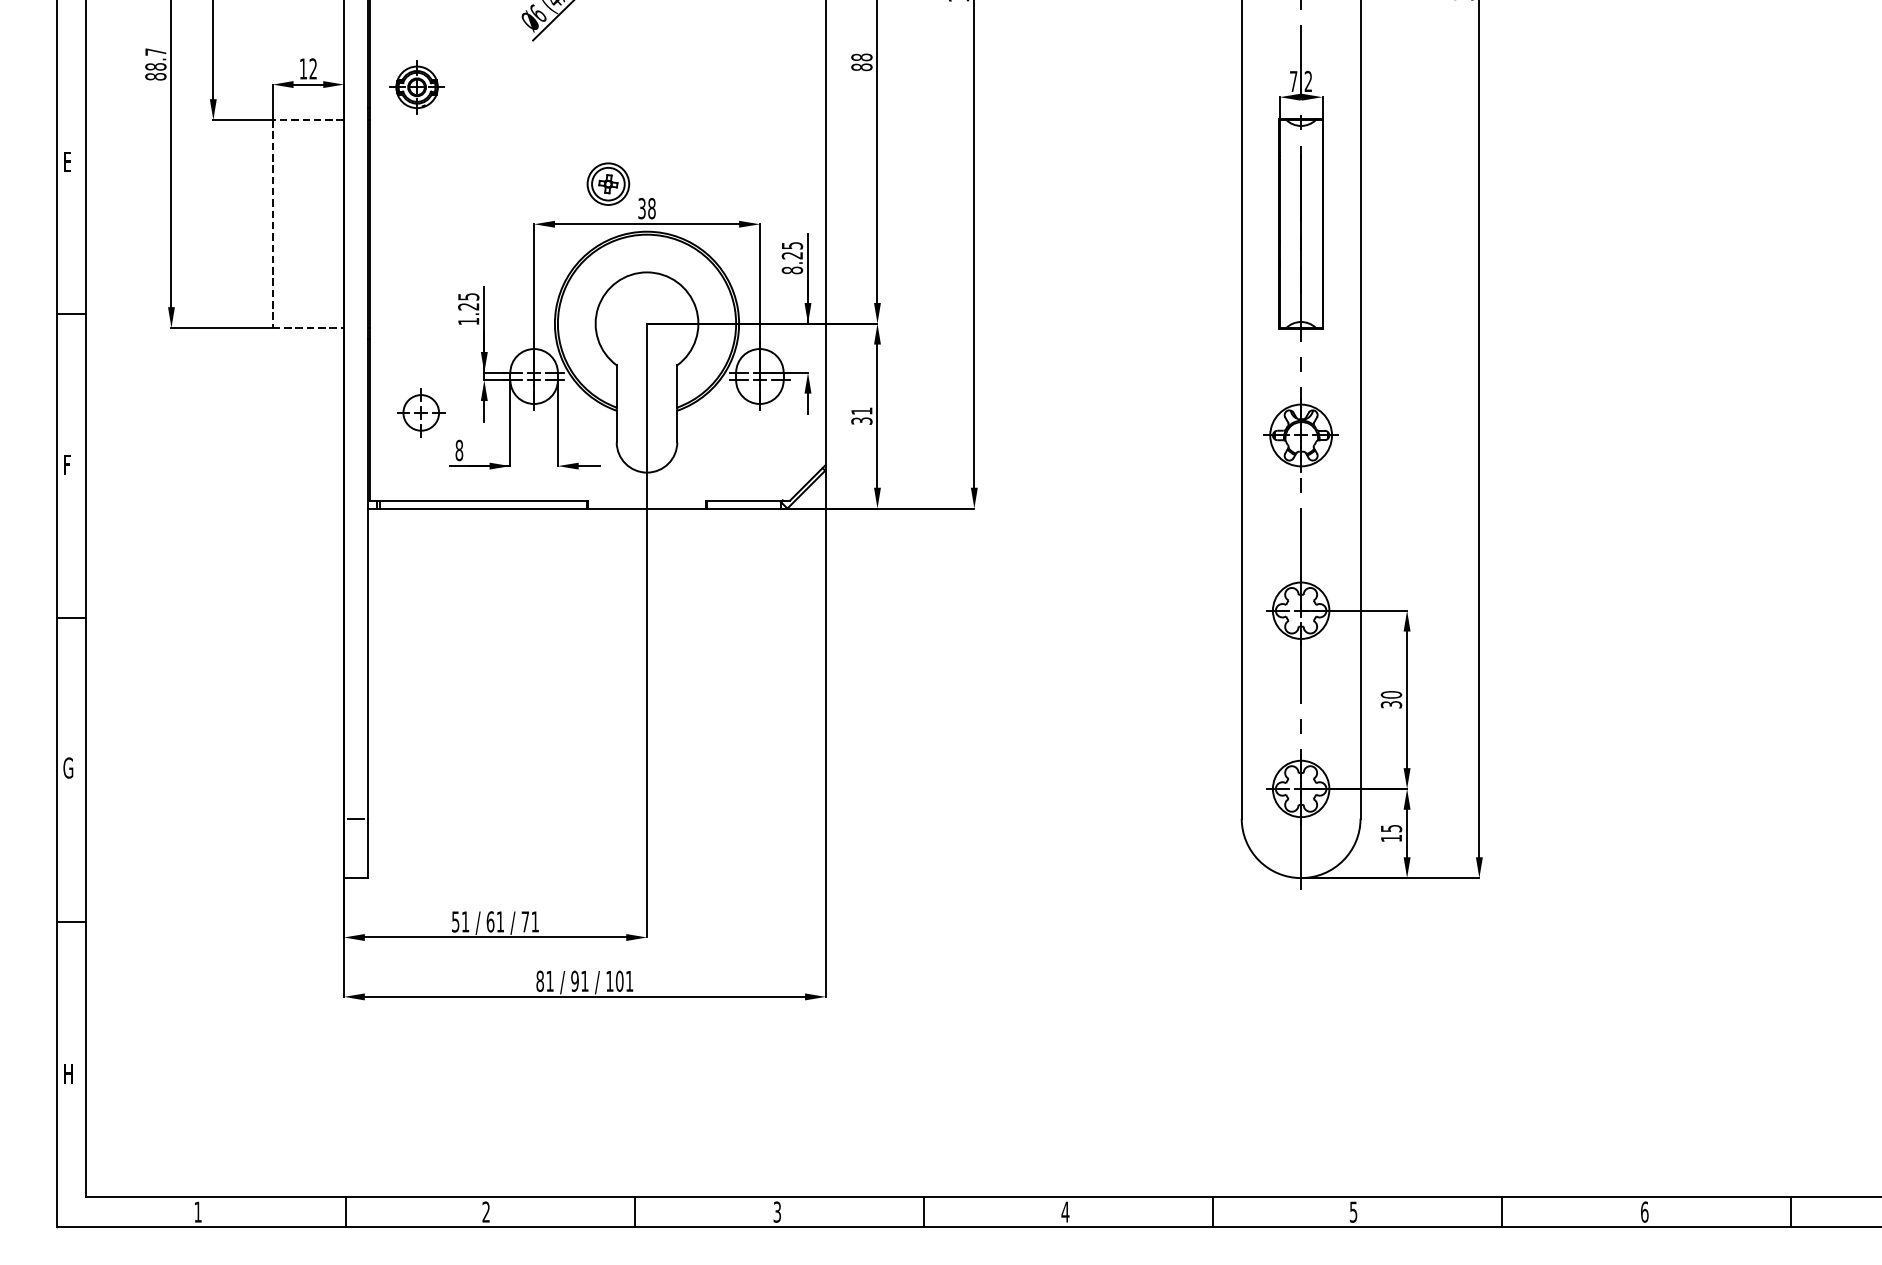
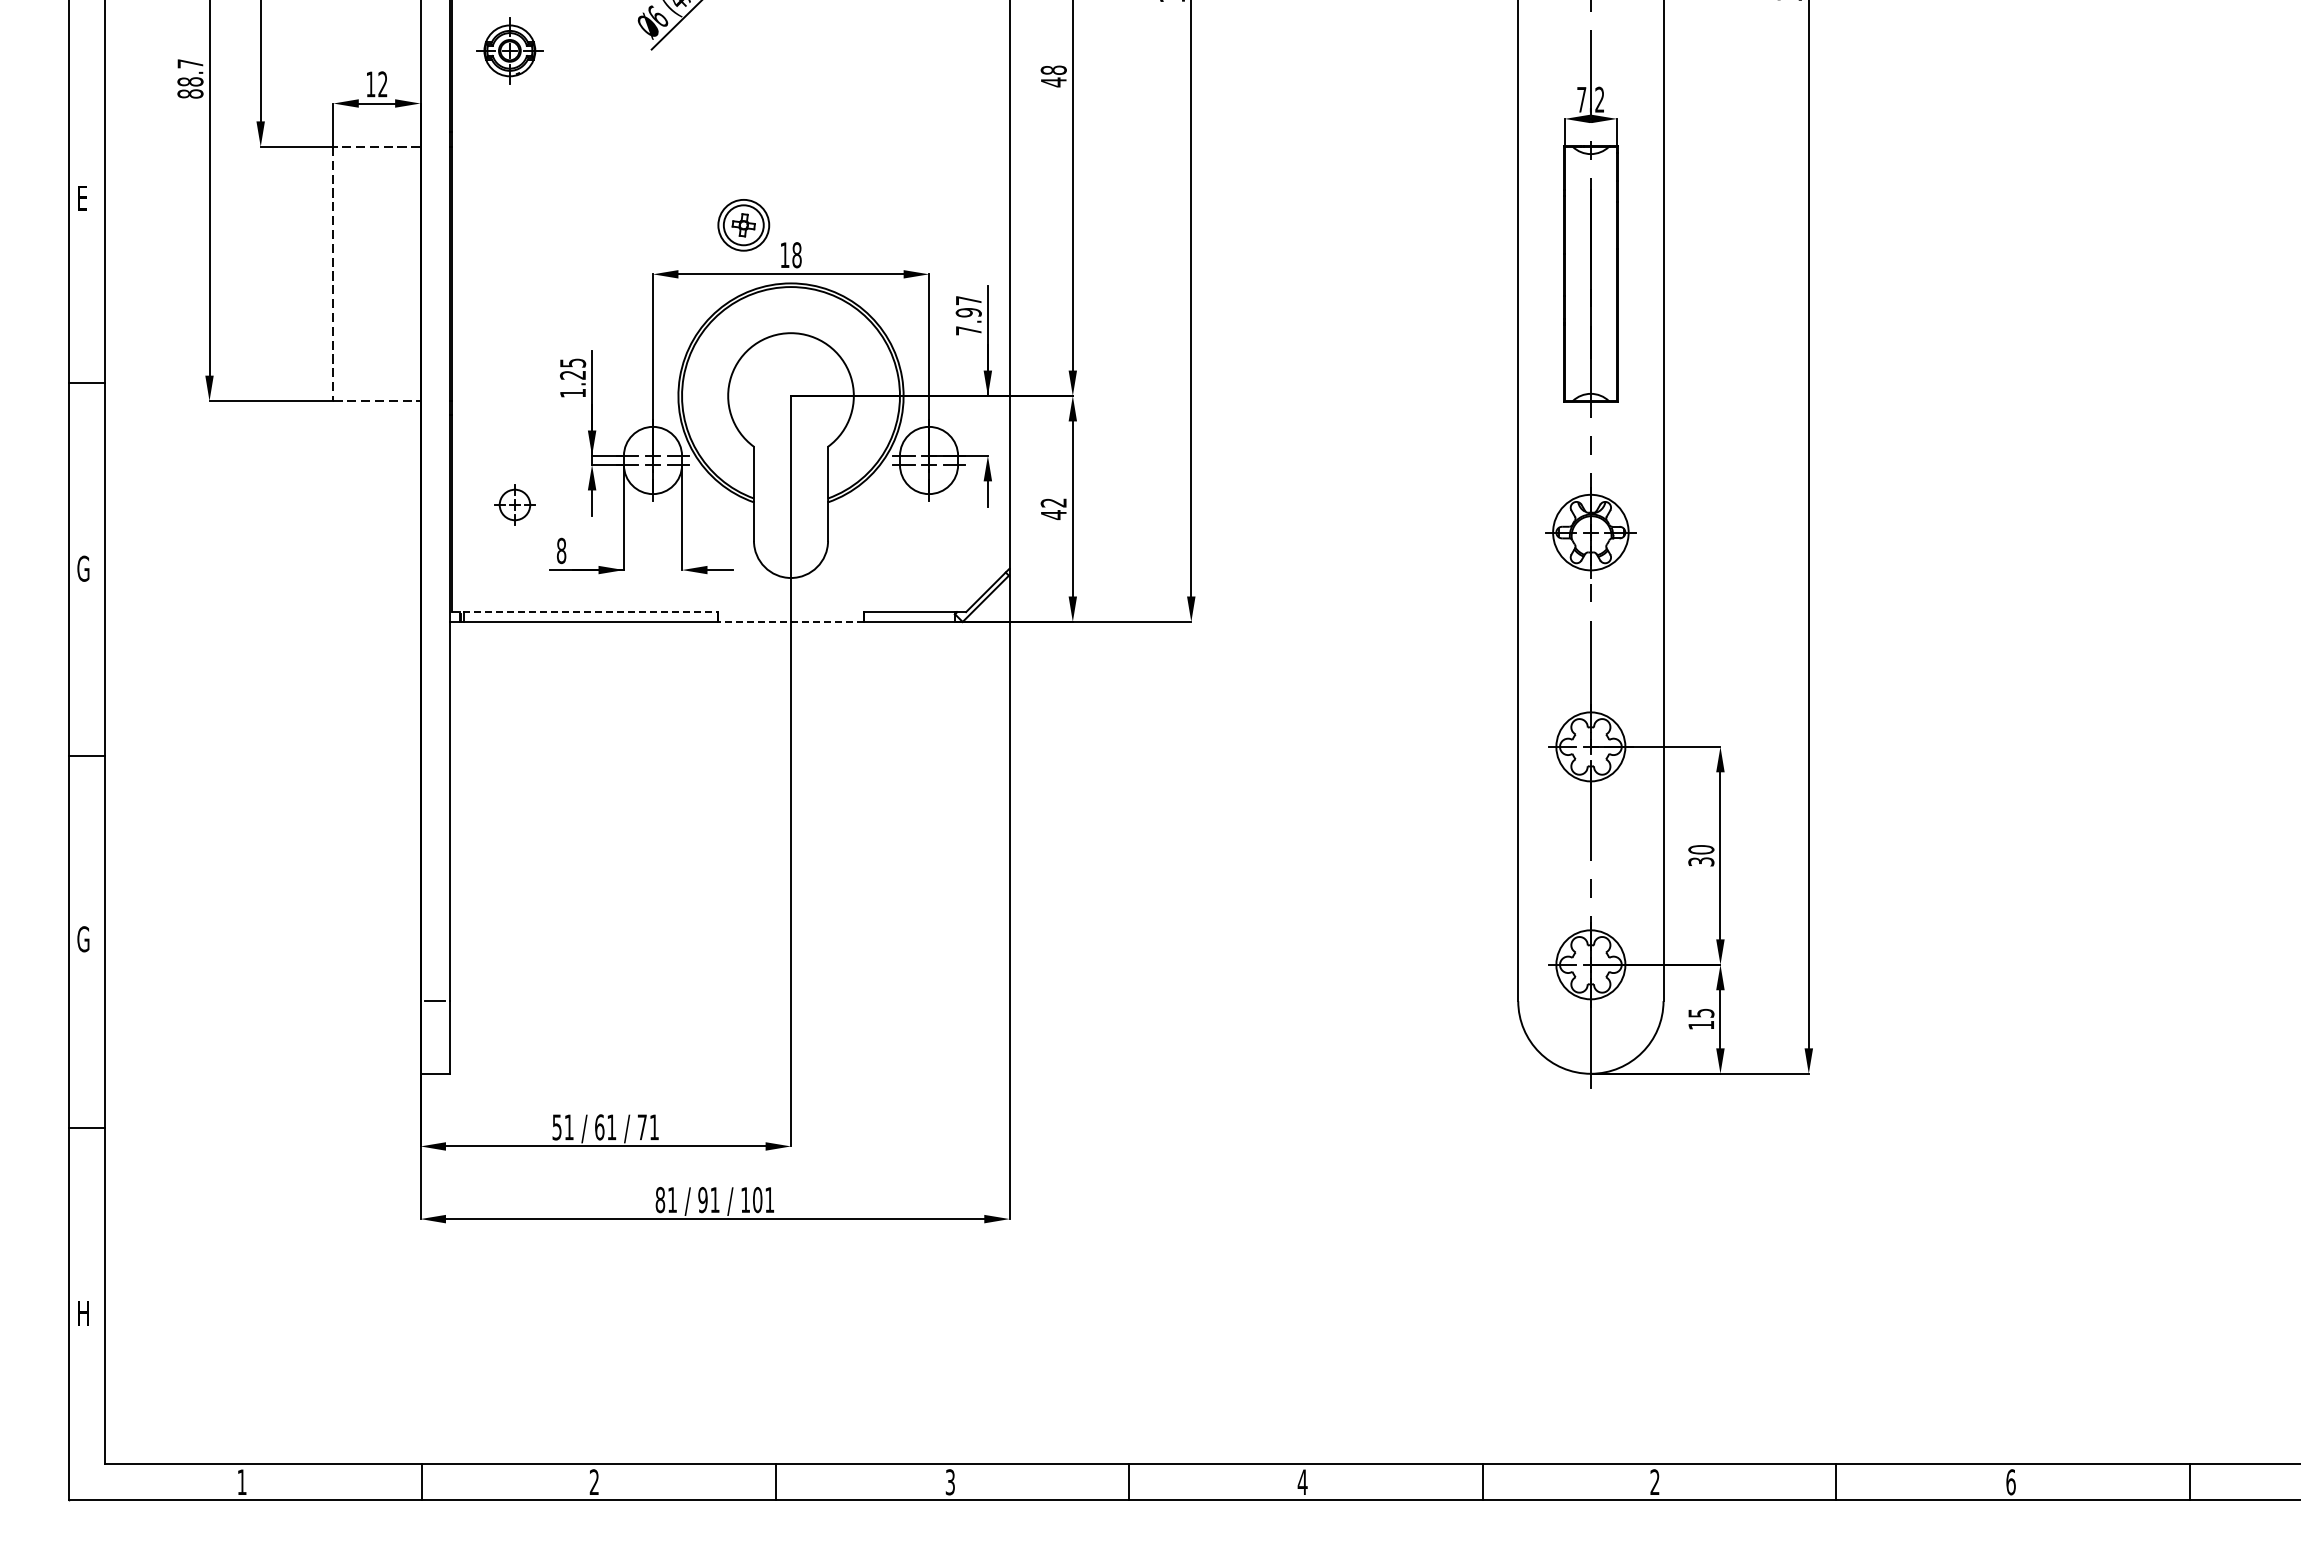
text: (861, 67) -> (1053, 82), 88 -> 48
part: (416, 87) -> (509, 50), moved
text: (641, 208) -> (784, 255), 38 -> 18
text: (792, 257) -> (968, 315), 8.25 -> 7.97
part: (420, 412) -> (514, 504), size x0.7
text: (861, 416) -> (1053, 509), 31 -> 42
text: (68, 464) -> (83, 568), F -> G
line: (478, 500) -> (585, 612), solid -> dashed
line: (647, 509) -> (791, 622), solid -> dashed
text: (1353, 1212) -> (1654, 1482), 5 -> 2

